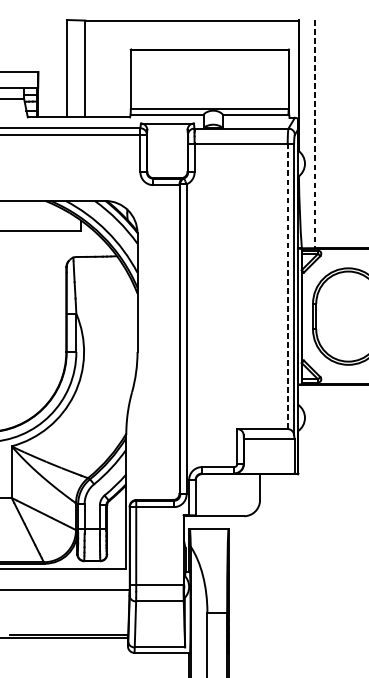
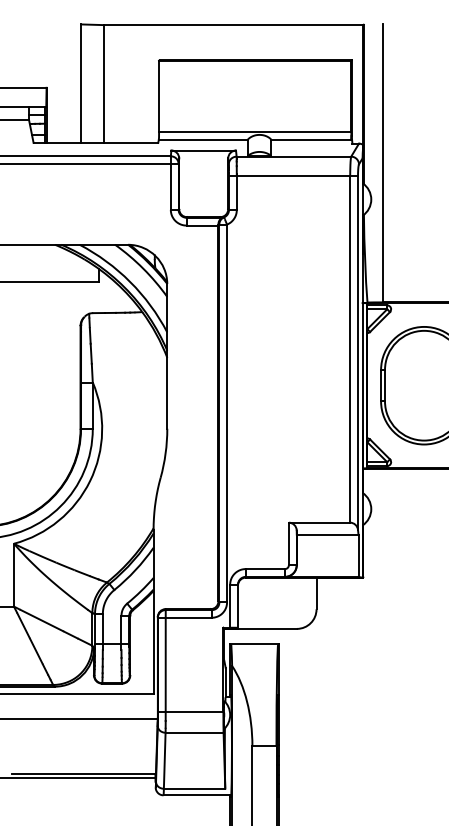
line: (315, 134) -> (383, 163), dashed -> solid
line: (287, 286) -> (350, 348), dashed -> solid

